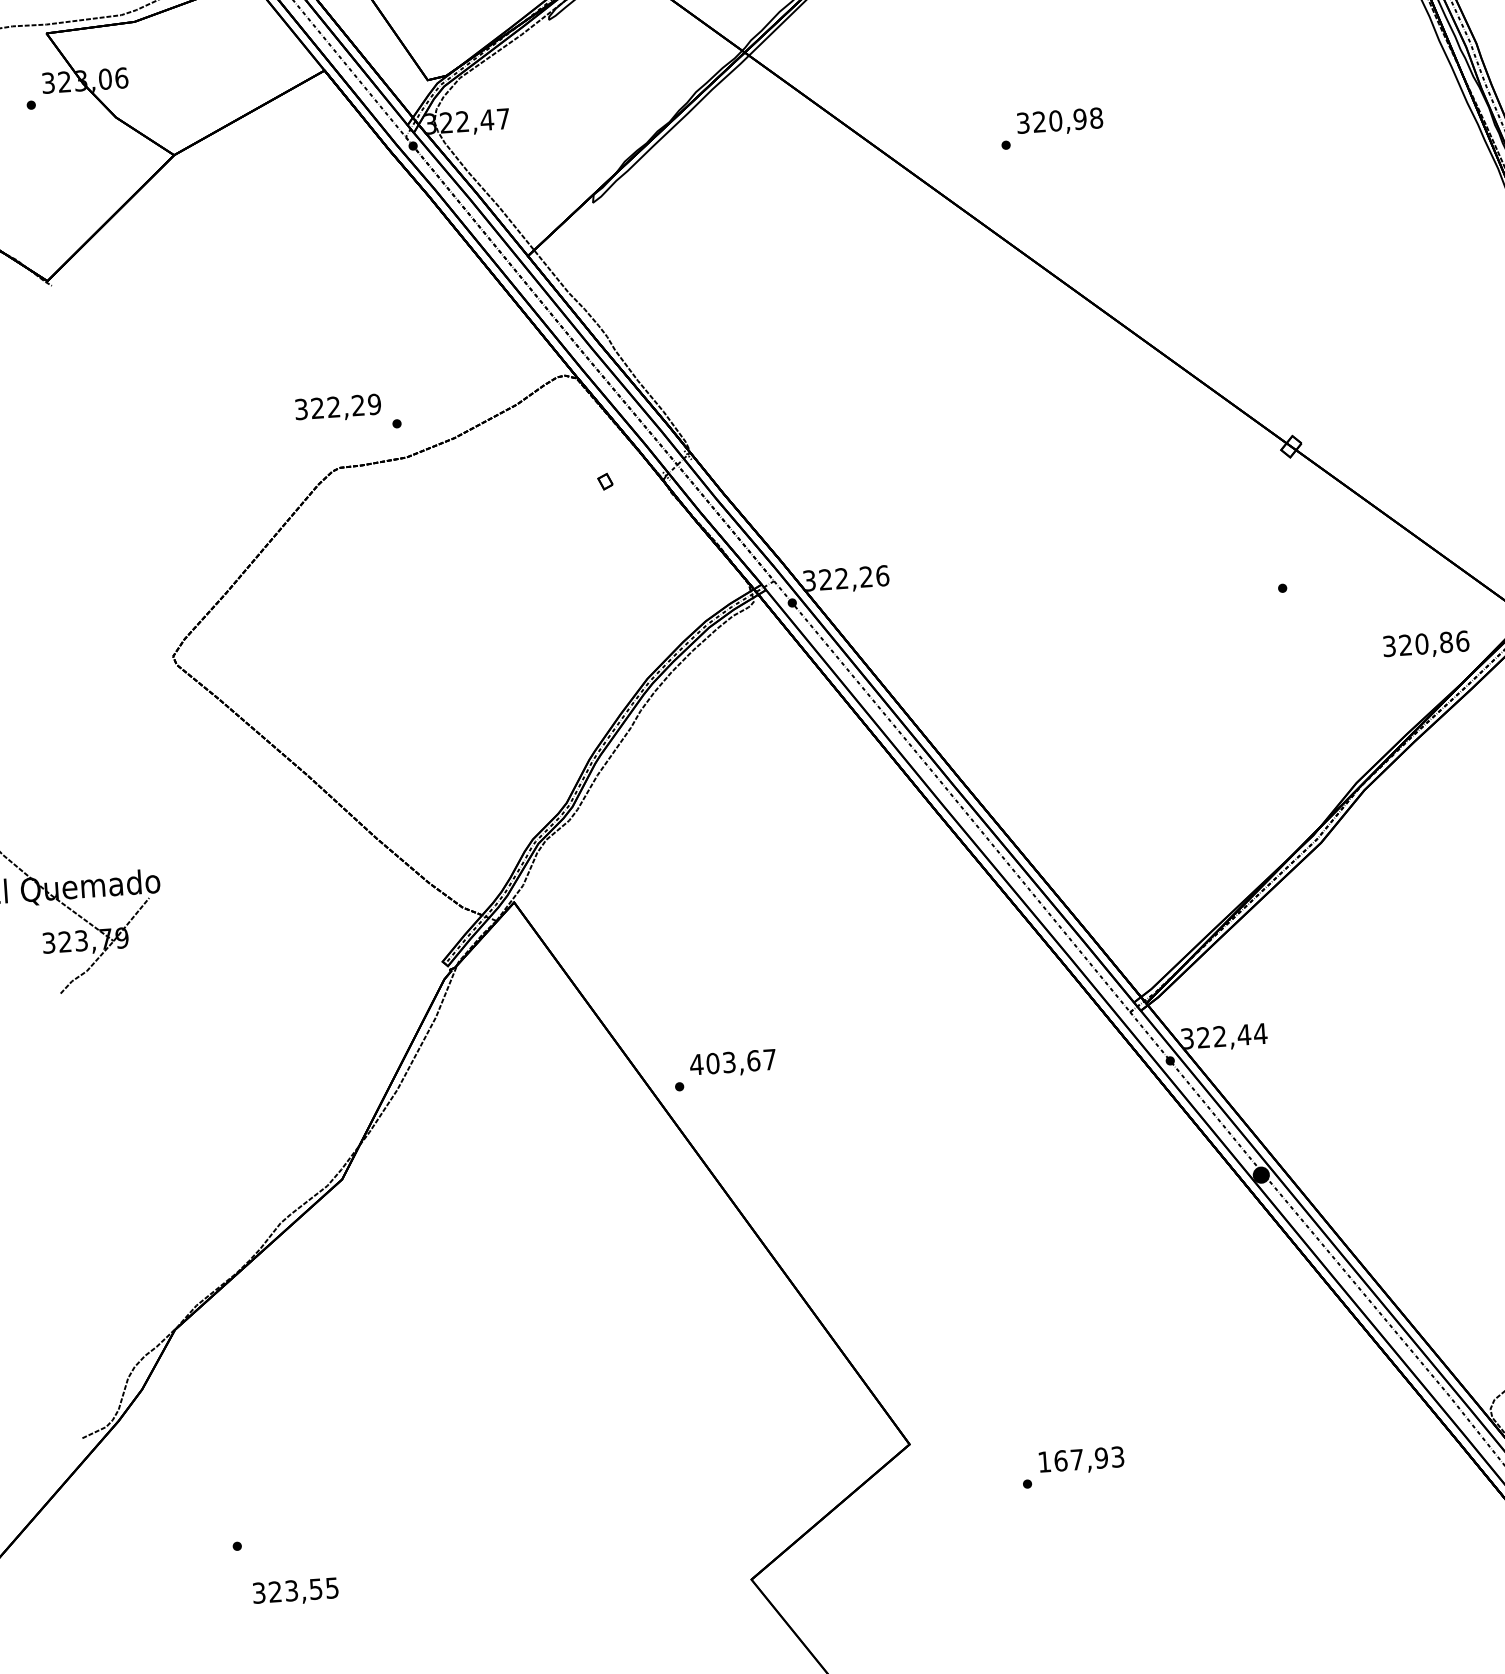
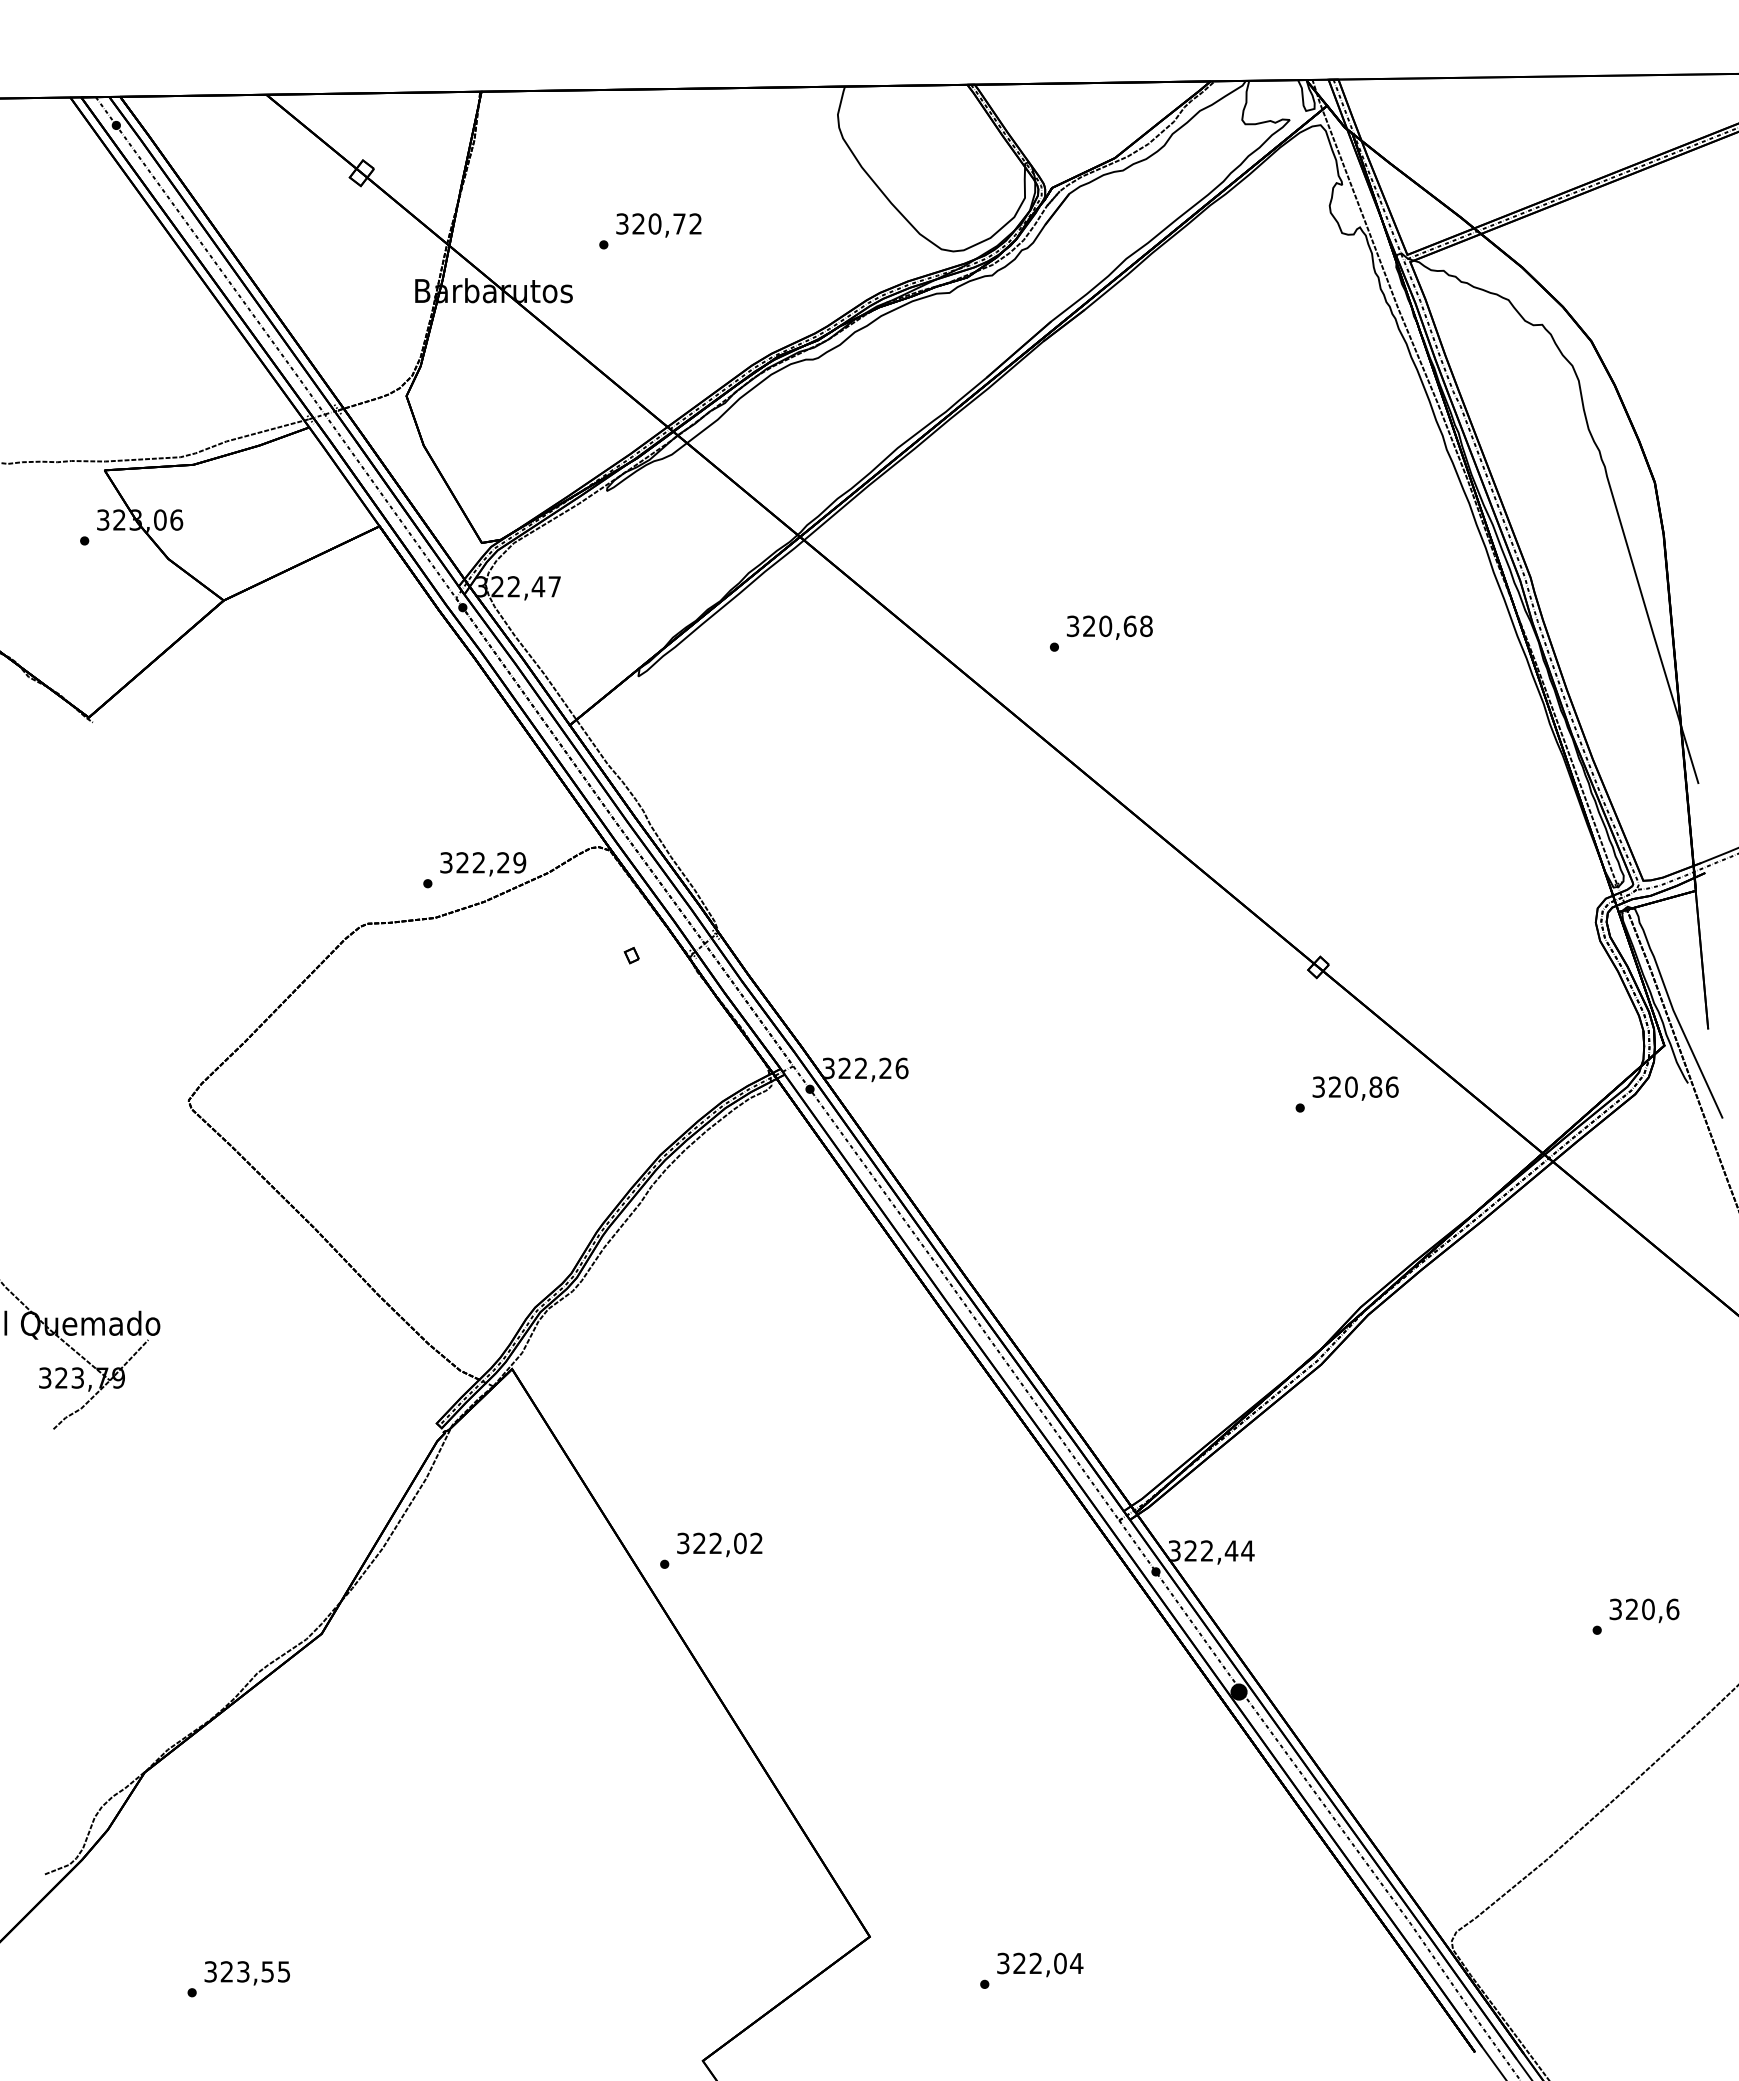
text: (1079, 119) -> (1129, 626), 320,98 -> 320,68
text: (338, 408) -> (483, 864), moved
text: (1426, 645) -> (1355, 1088), moved
text: (732, 1062) -> (719, 1543), 403,67 -> 322,02
text: (1081, 1459) -> (1040, 1963), 167,93 -> 322,04
text: (294, 1592) -> (246, 1973), moved

